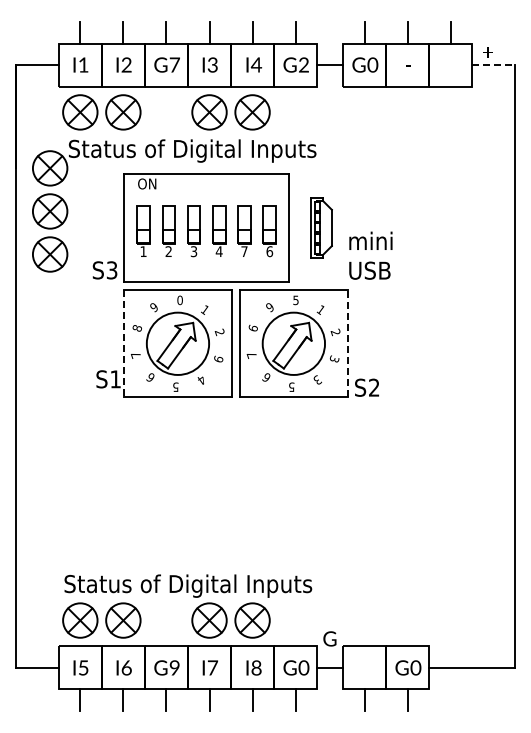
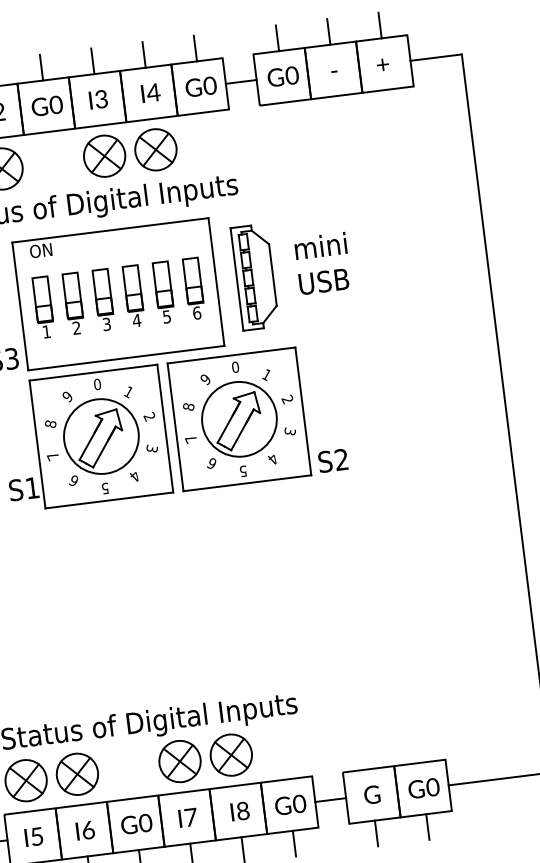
text: (487, 52) -> (382, 64), moved
text: (174, 64) -> (55, 104), G7 -> G0
text: (303, 65) -> (209, 86), G2 -> G0
line: (493, 65) -> (435, 58), dashed -> solid
part: (321, 227) -> (255, 276), size x1.43
text: (244, 251) -> (166, 316), 7 -> 5
text: (370, 255) -> (322, 263), moved
text: (295, 300) -> (234, 367), 5 -> 0
text: (252, 327) -> (187, 406), 6 -> 8
line: (124, 343) -> (37, 444), dashed -> solid
line: (347, 343) -> (303, 411), dashed -> solid
text: (218, 358) -> (151, 448), 9 -> 3
text: (317, 379) -> (272, 458), 3 -> 4
text: (329, 638) -> (371, 794), moved
text: (174, 668) -> (145, 823), G9 -> G0

